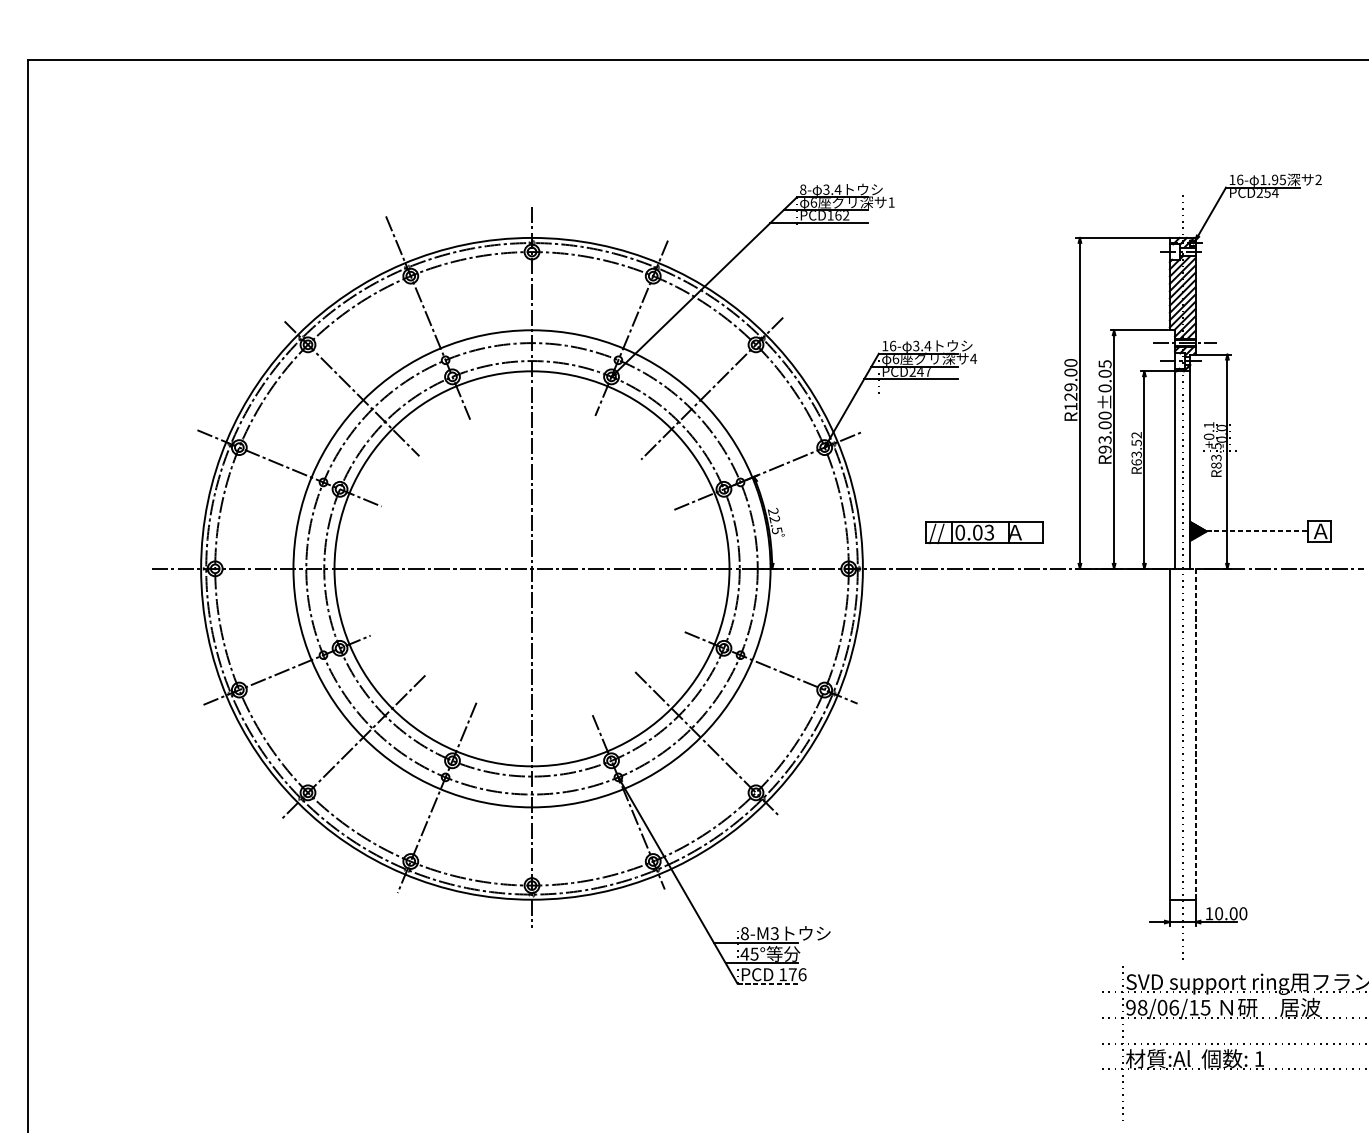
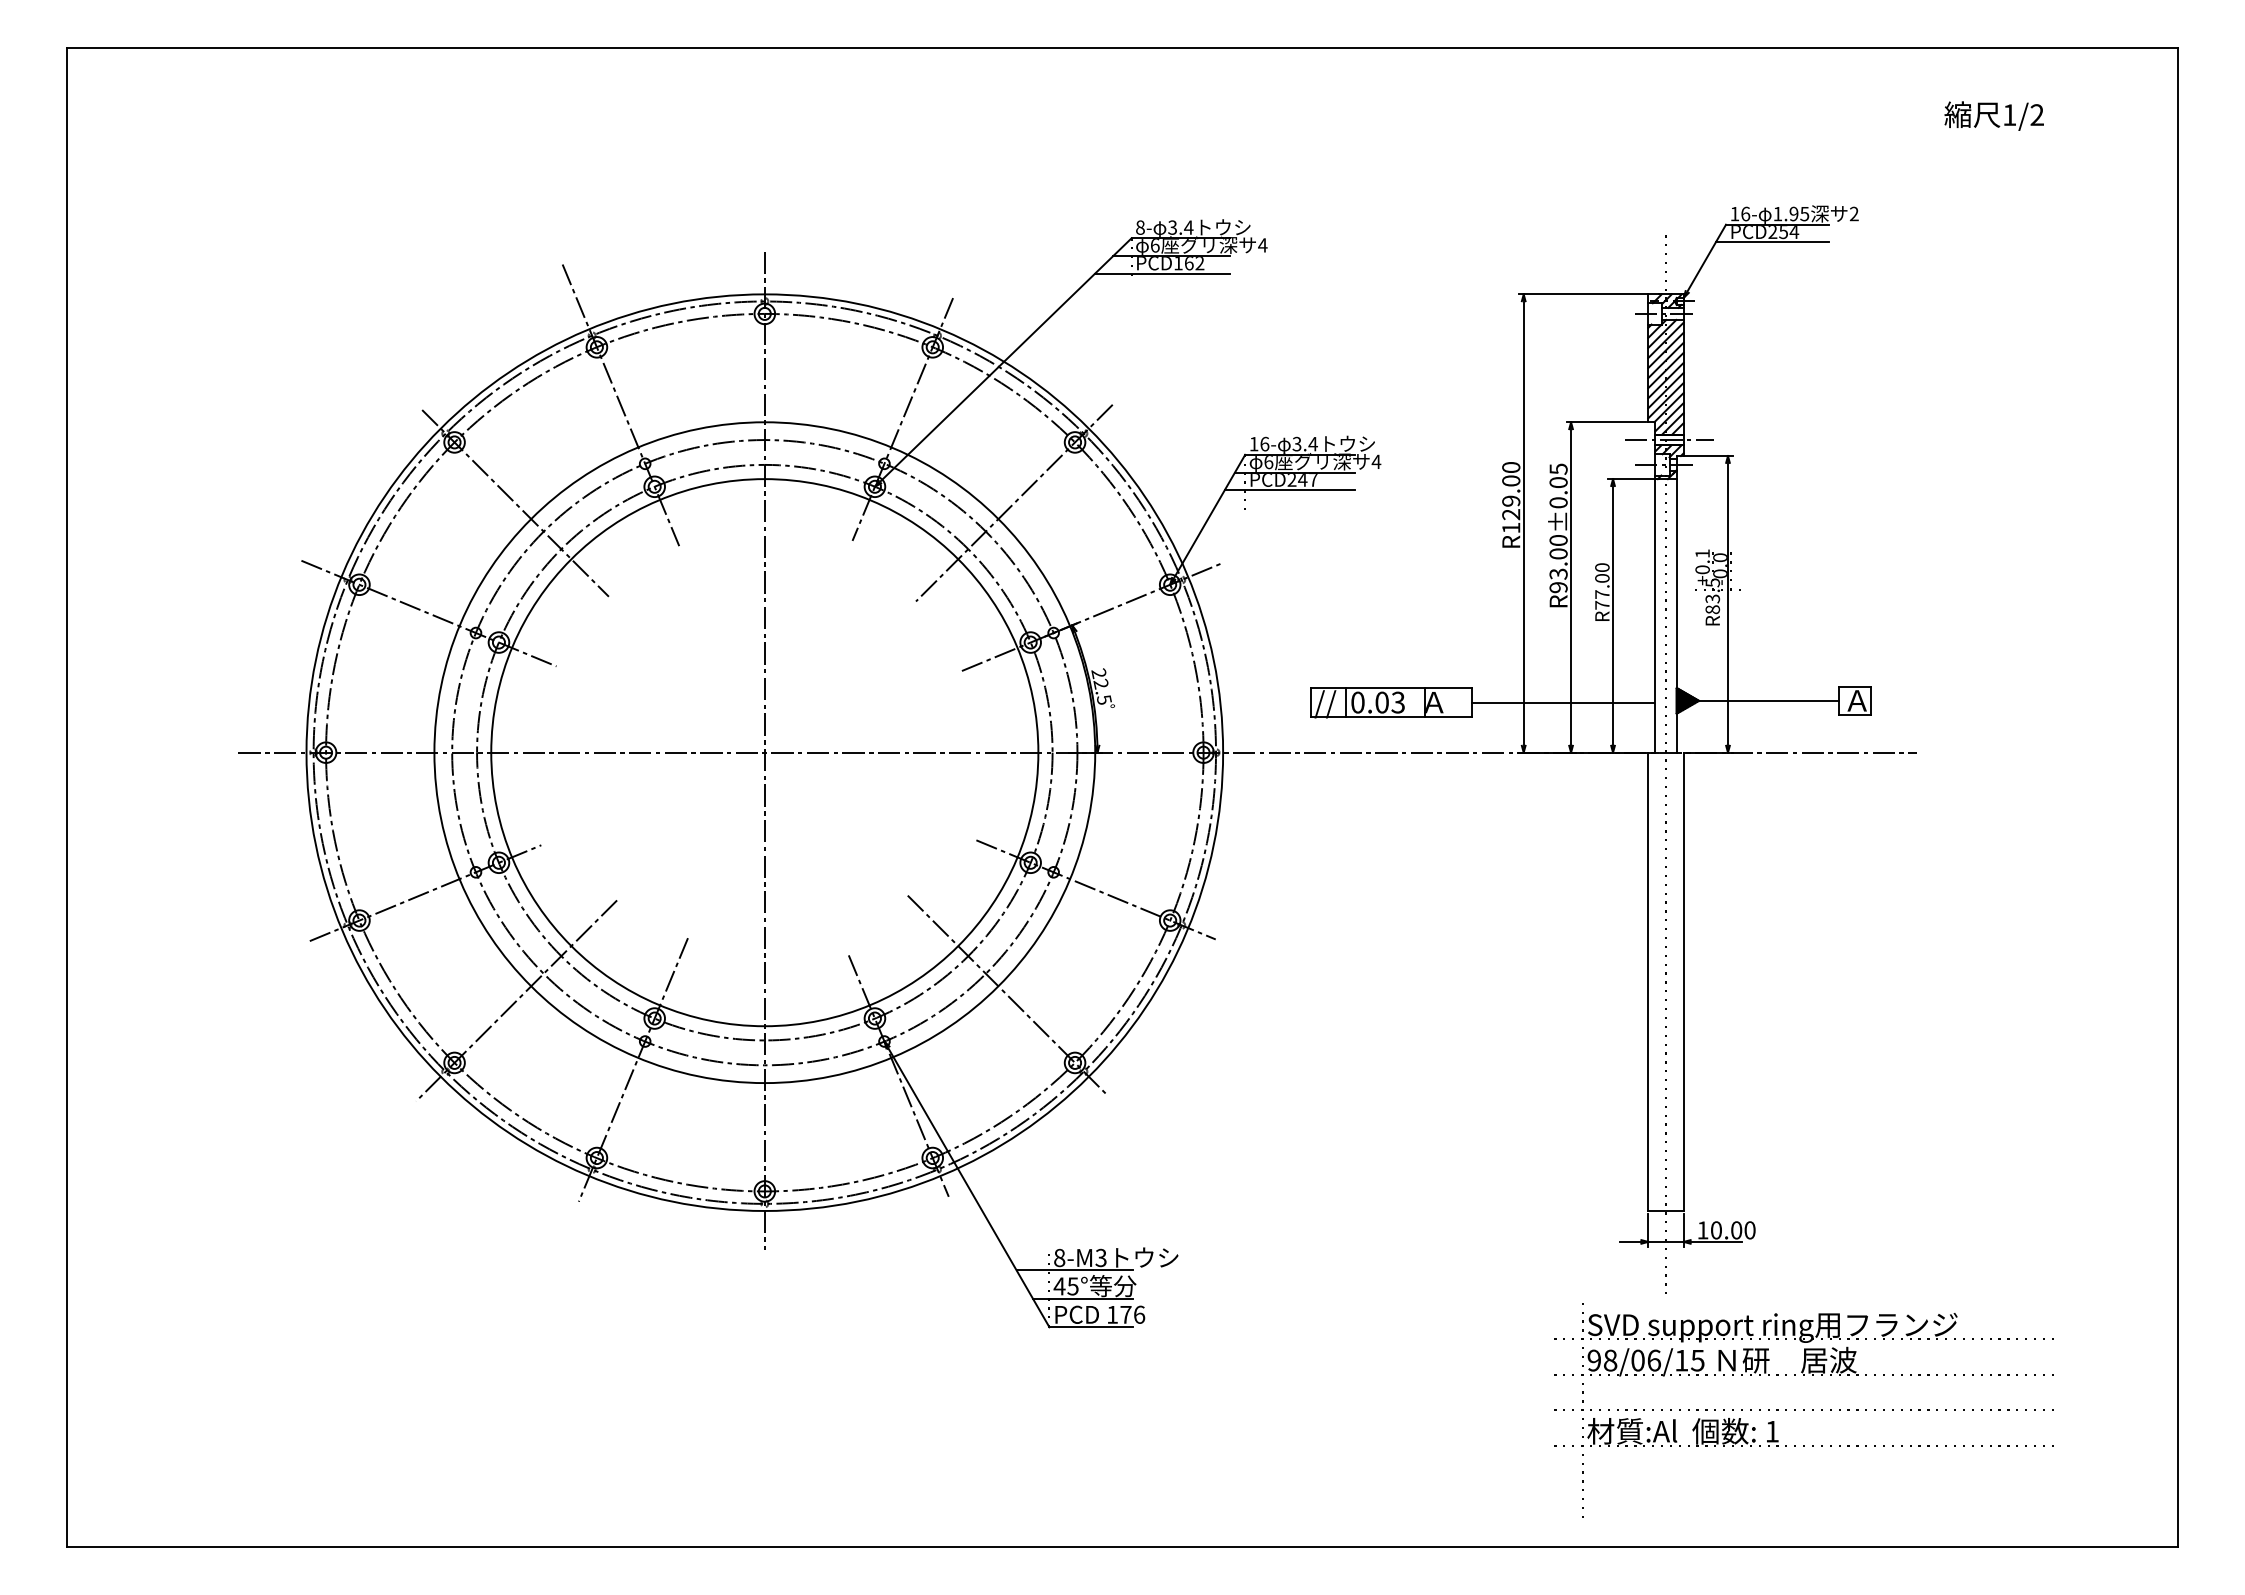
line: (1258, 200) -> (1771, 242), added
text: (891, 202) -> (1262, 245), 1 -> 4
text: (1136, 448) -> (1602, 586), R63.52 -> R77.00
line: (1257, 531) -> (1769, 700), dashed -> solid
line: (1107, 532) -> (1562, 702), added
line: (1195, 734) -> (1683, 982), dashed -> solid
line: (767, 983) -> (1091, 1327), dashed -> solid

